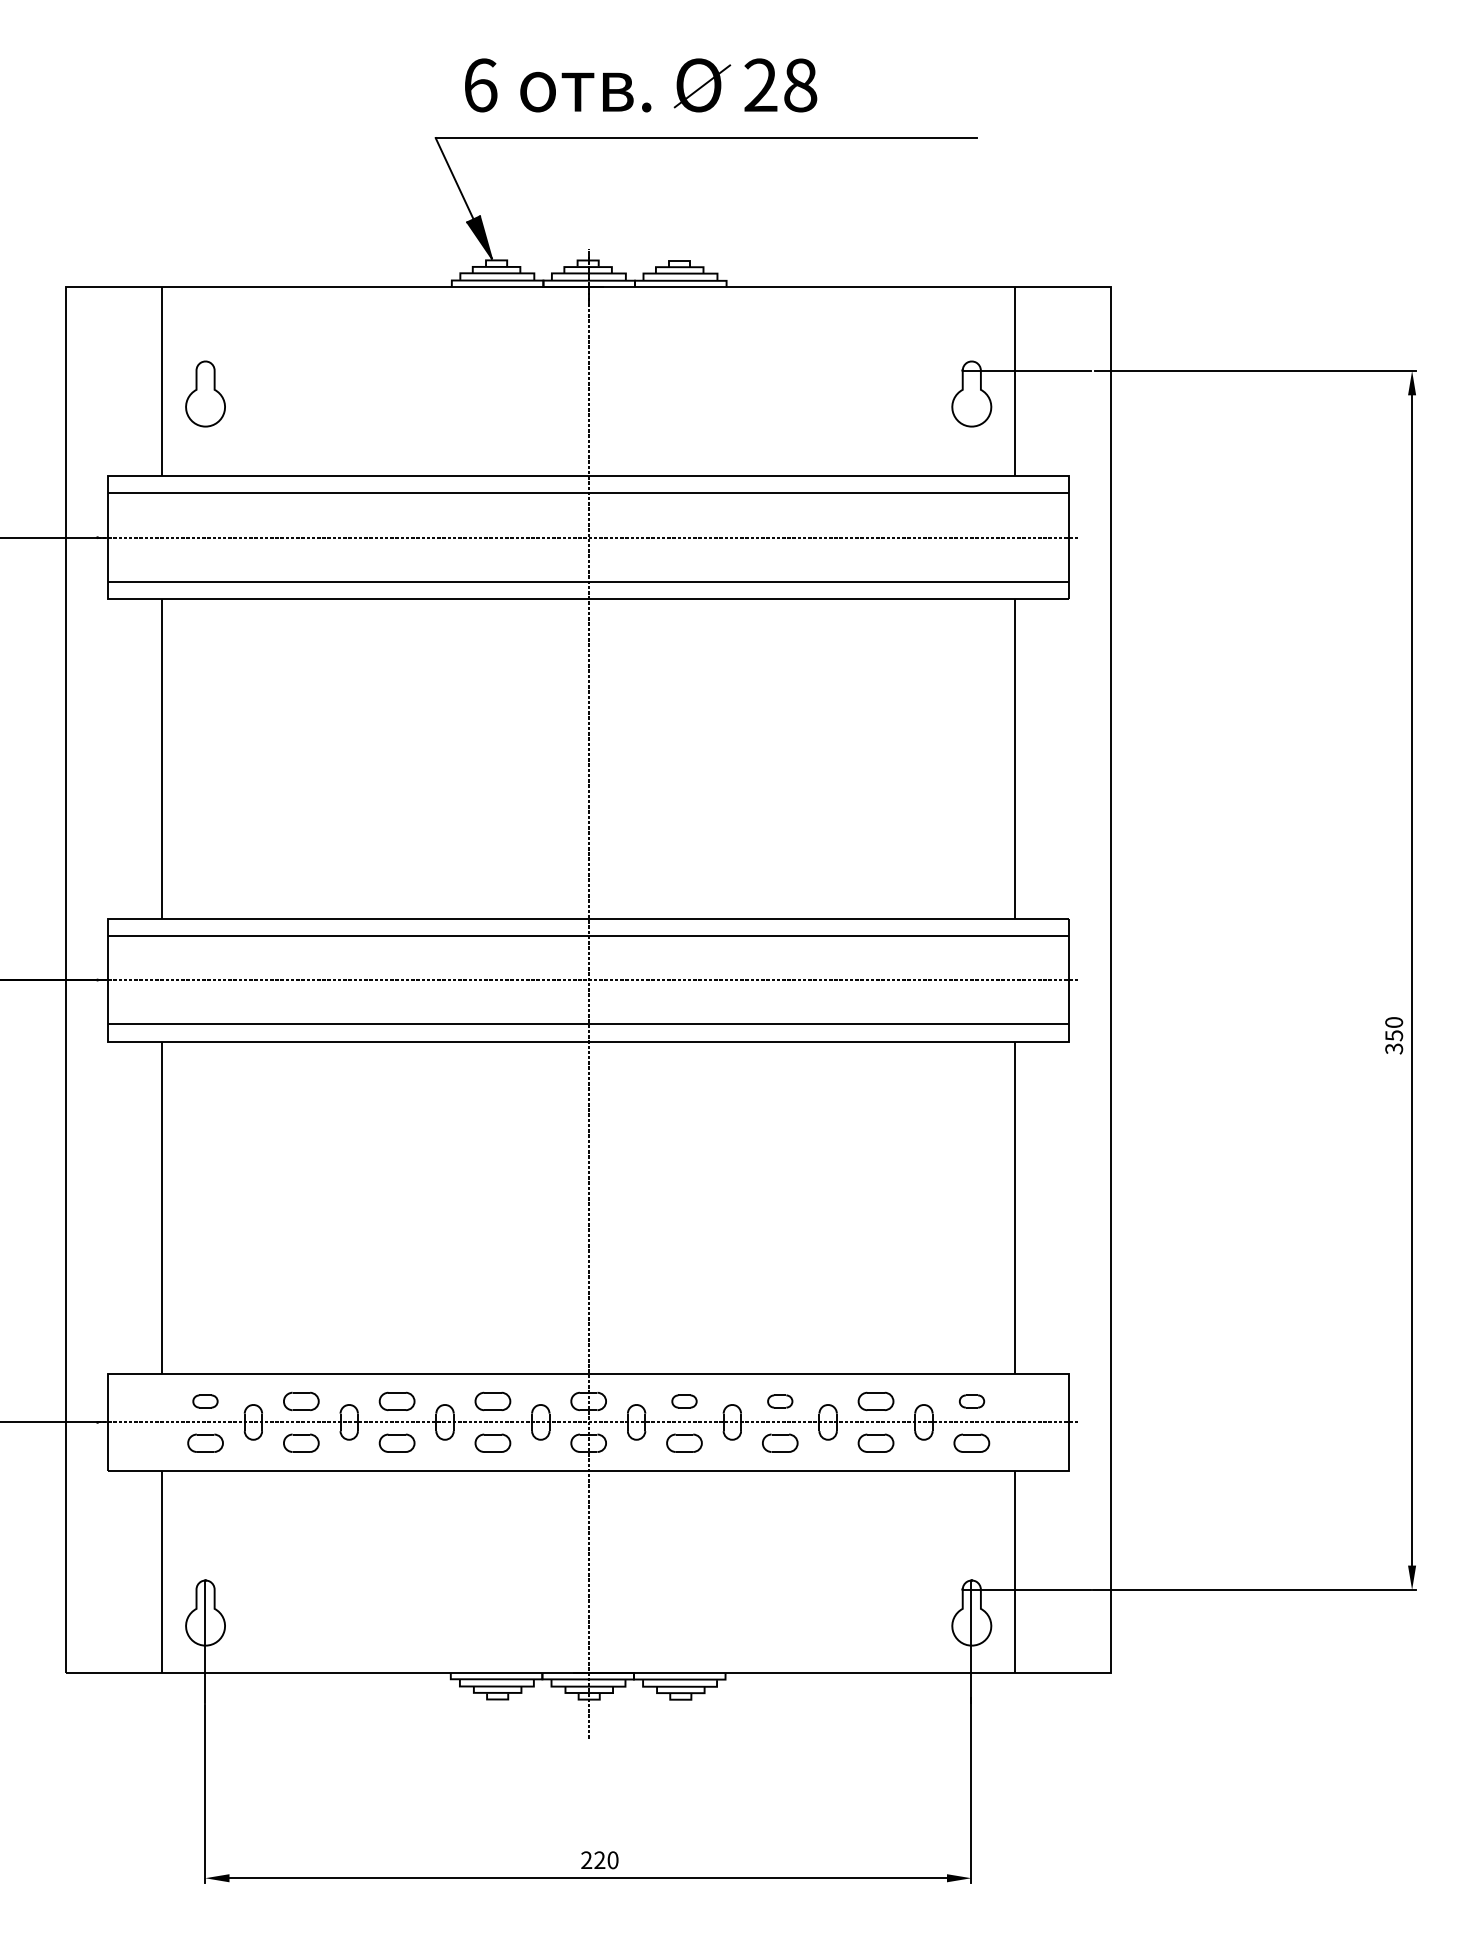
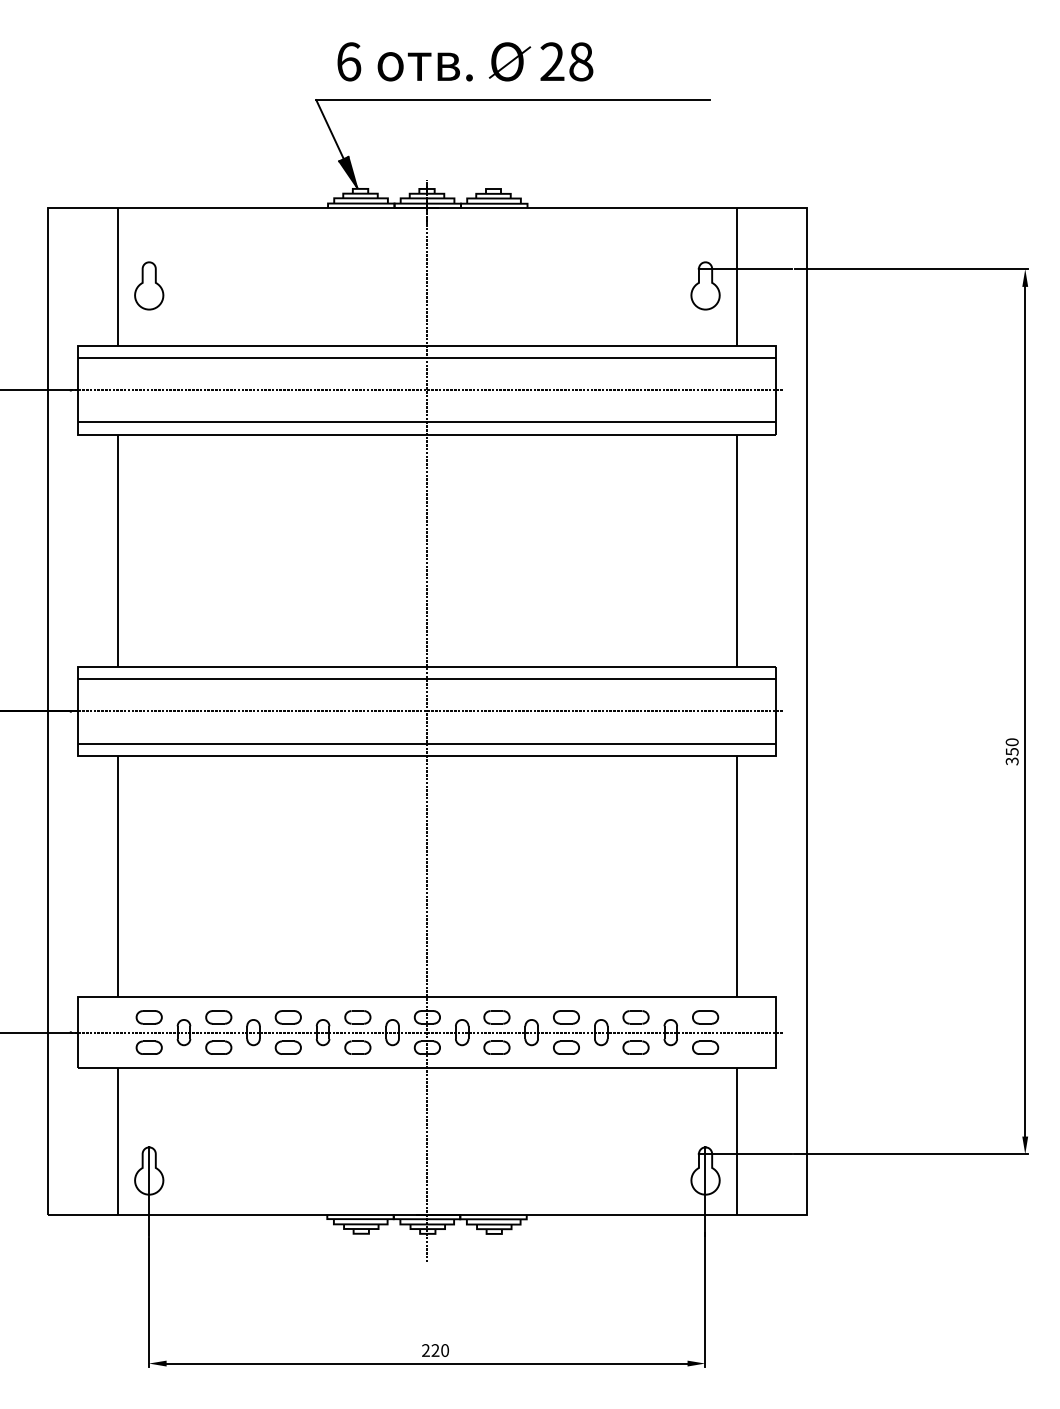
part: (204, 1401) -> (148, 1017), size x1.43
part: (683, 1401) -> (496, 1017), size x1.43
part: (780, 1401) -> (566, 1017), size x1.43
part: (971, 1401) -> (705, 1017), size x1.43

